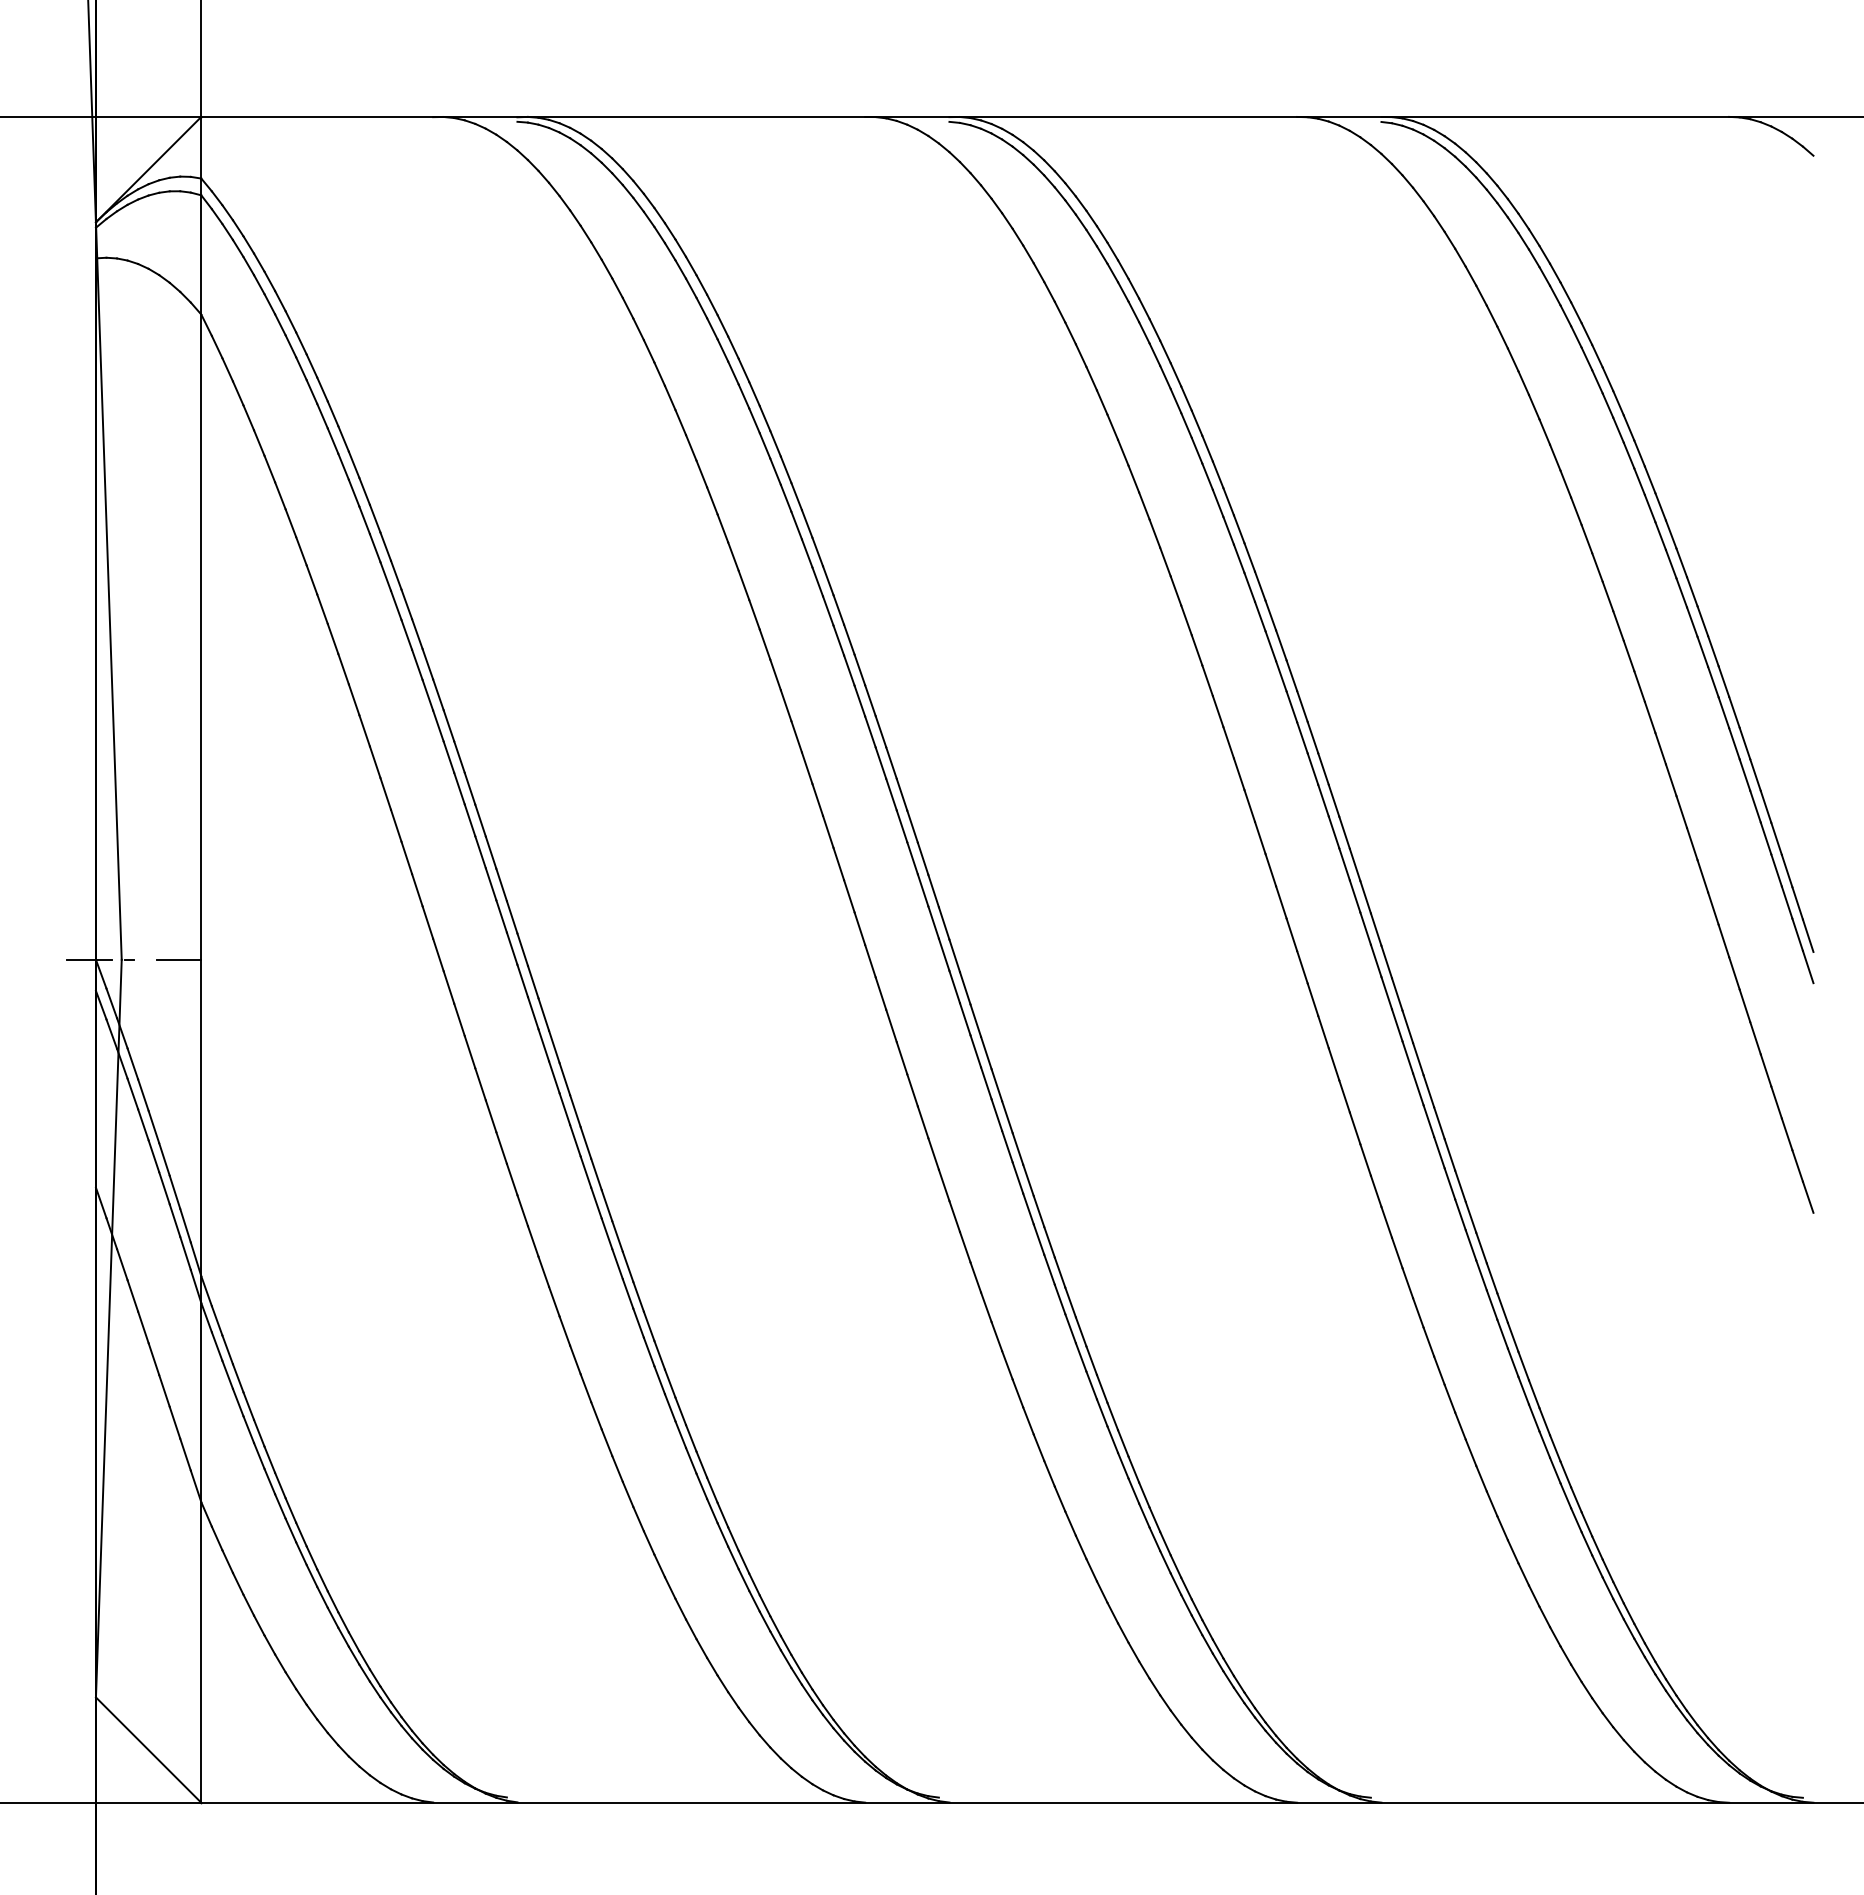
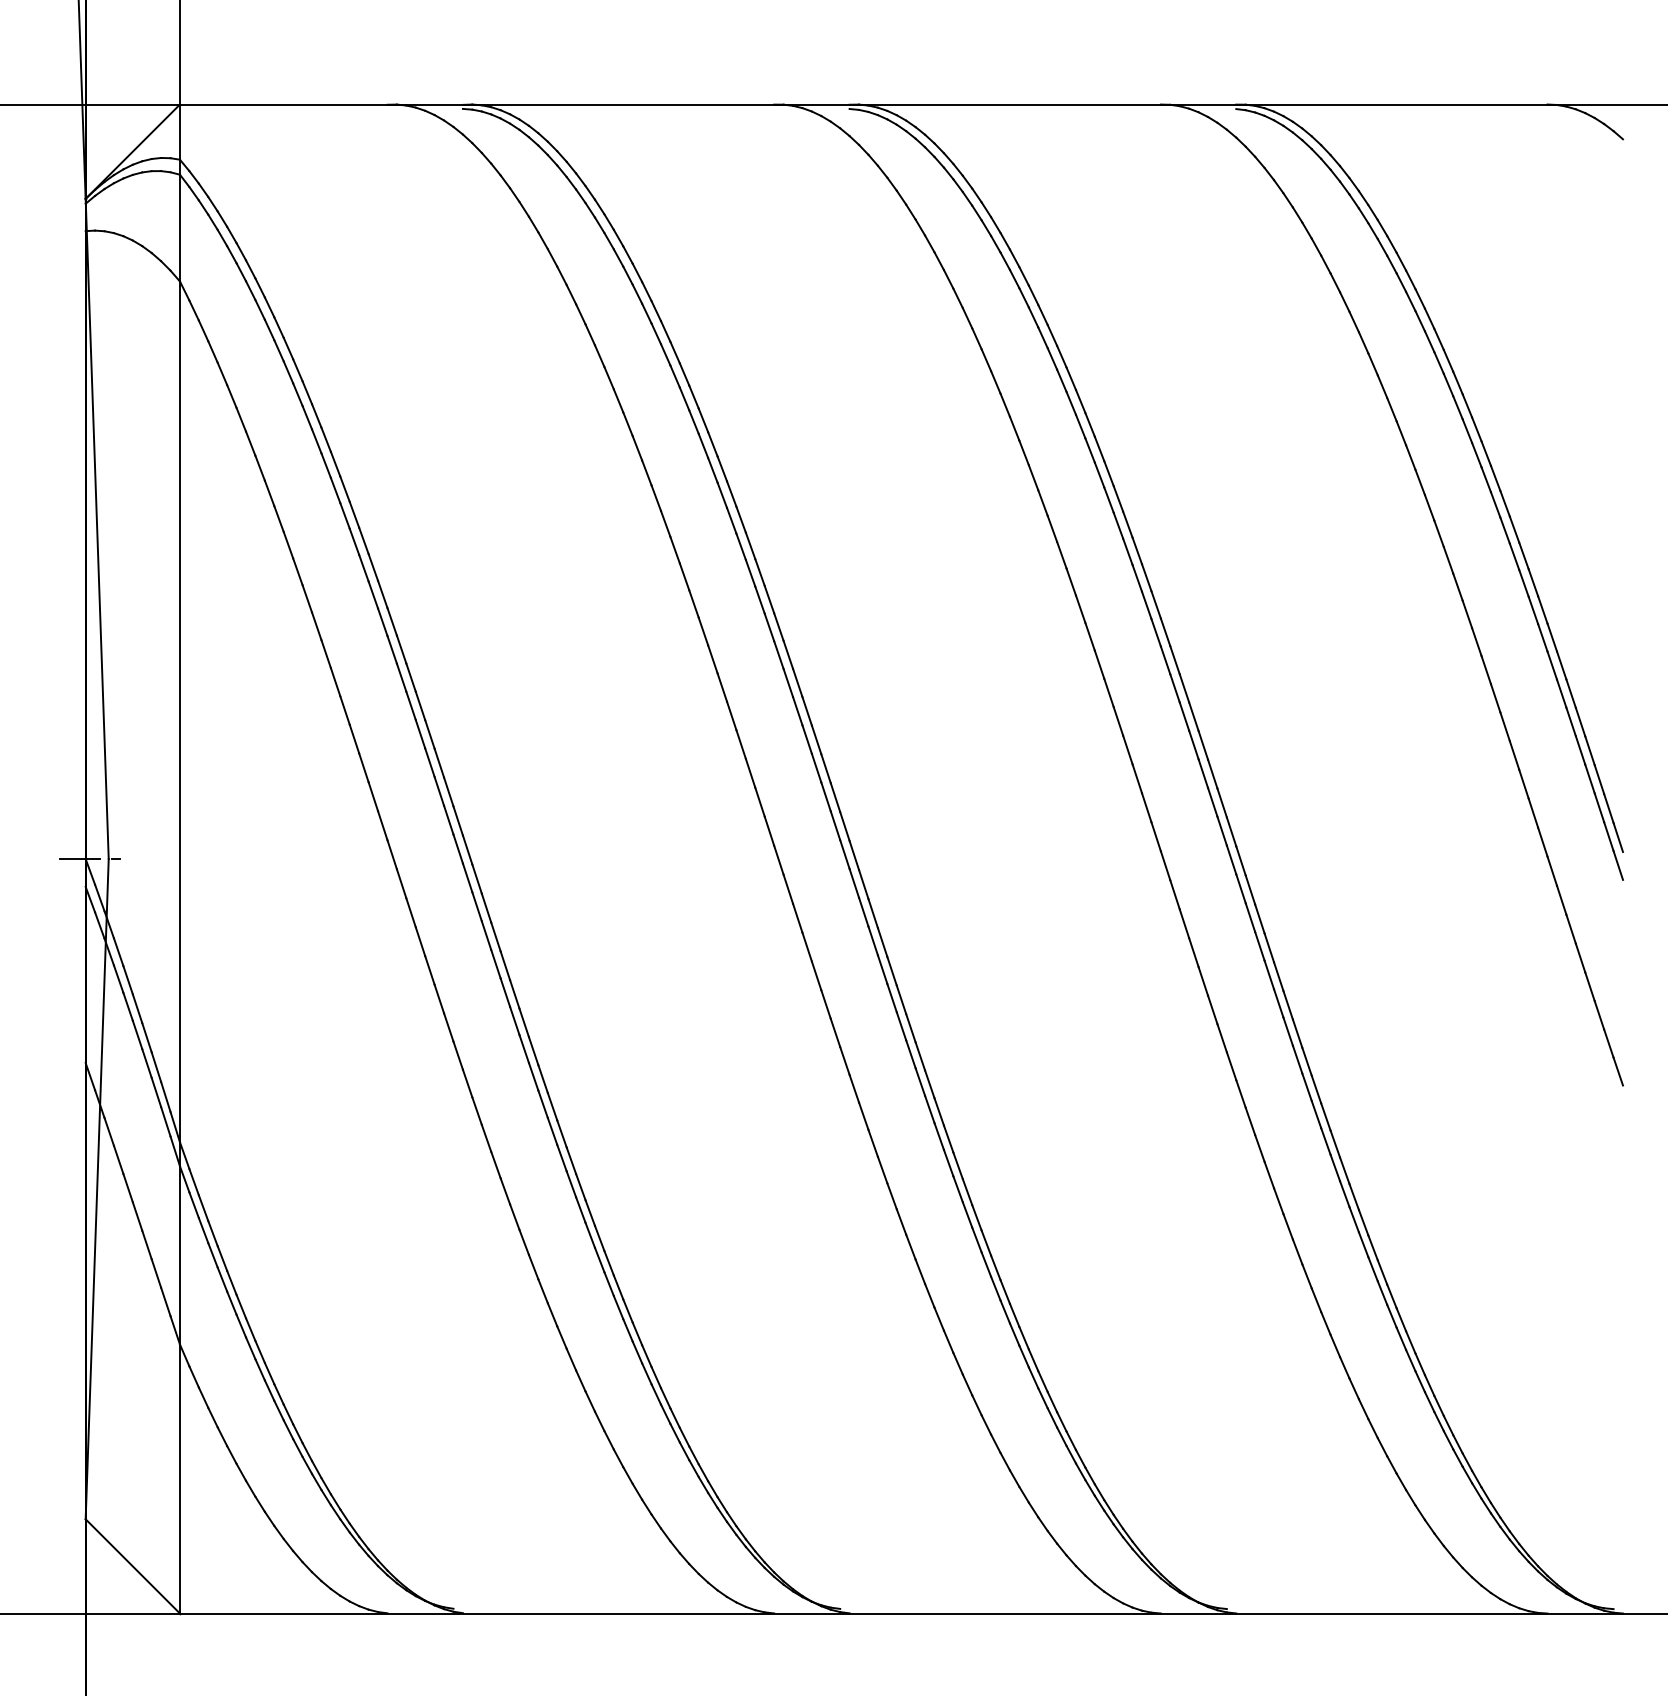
line: (178, 959) -> (159, 858), removed

